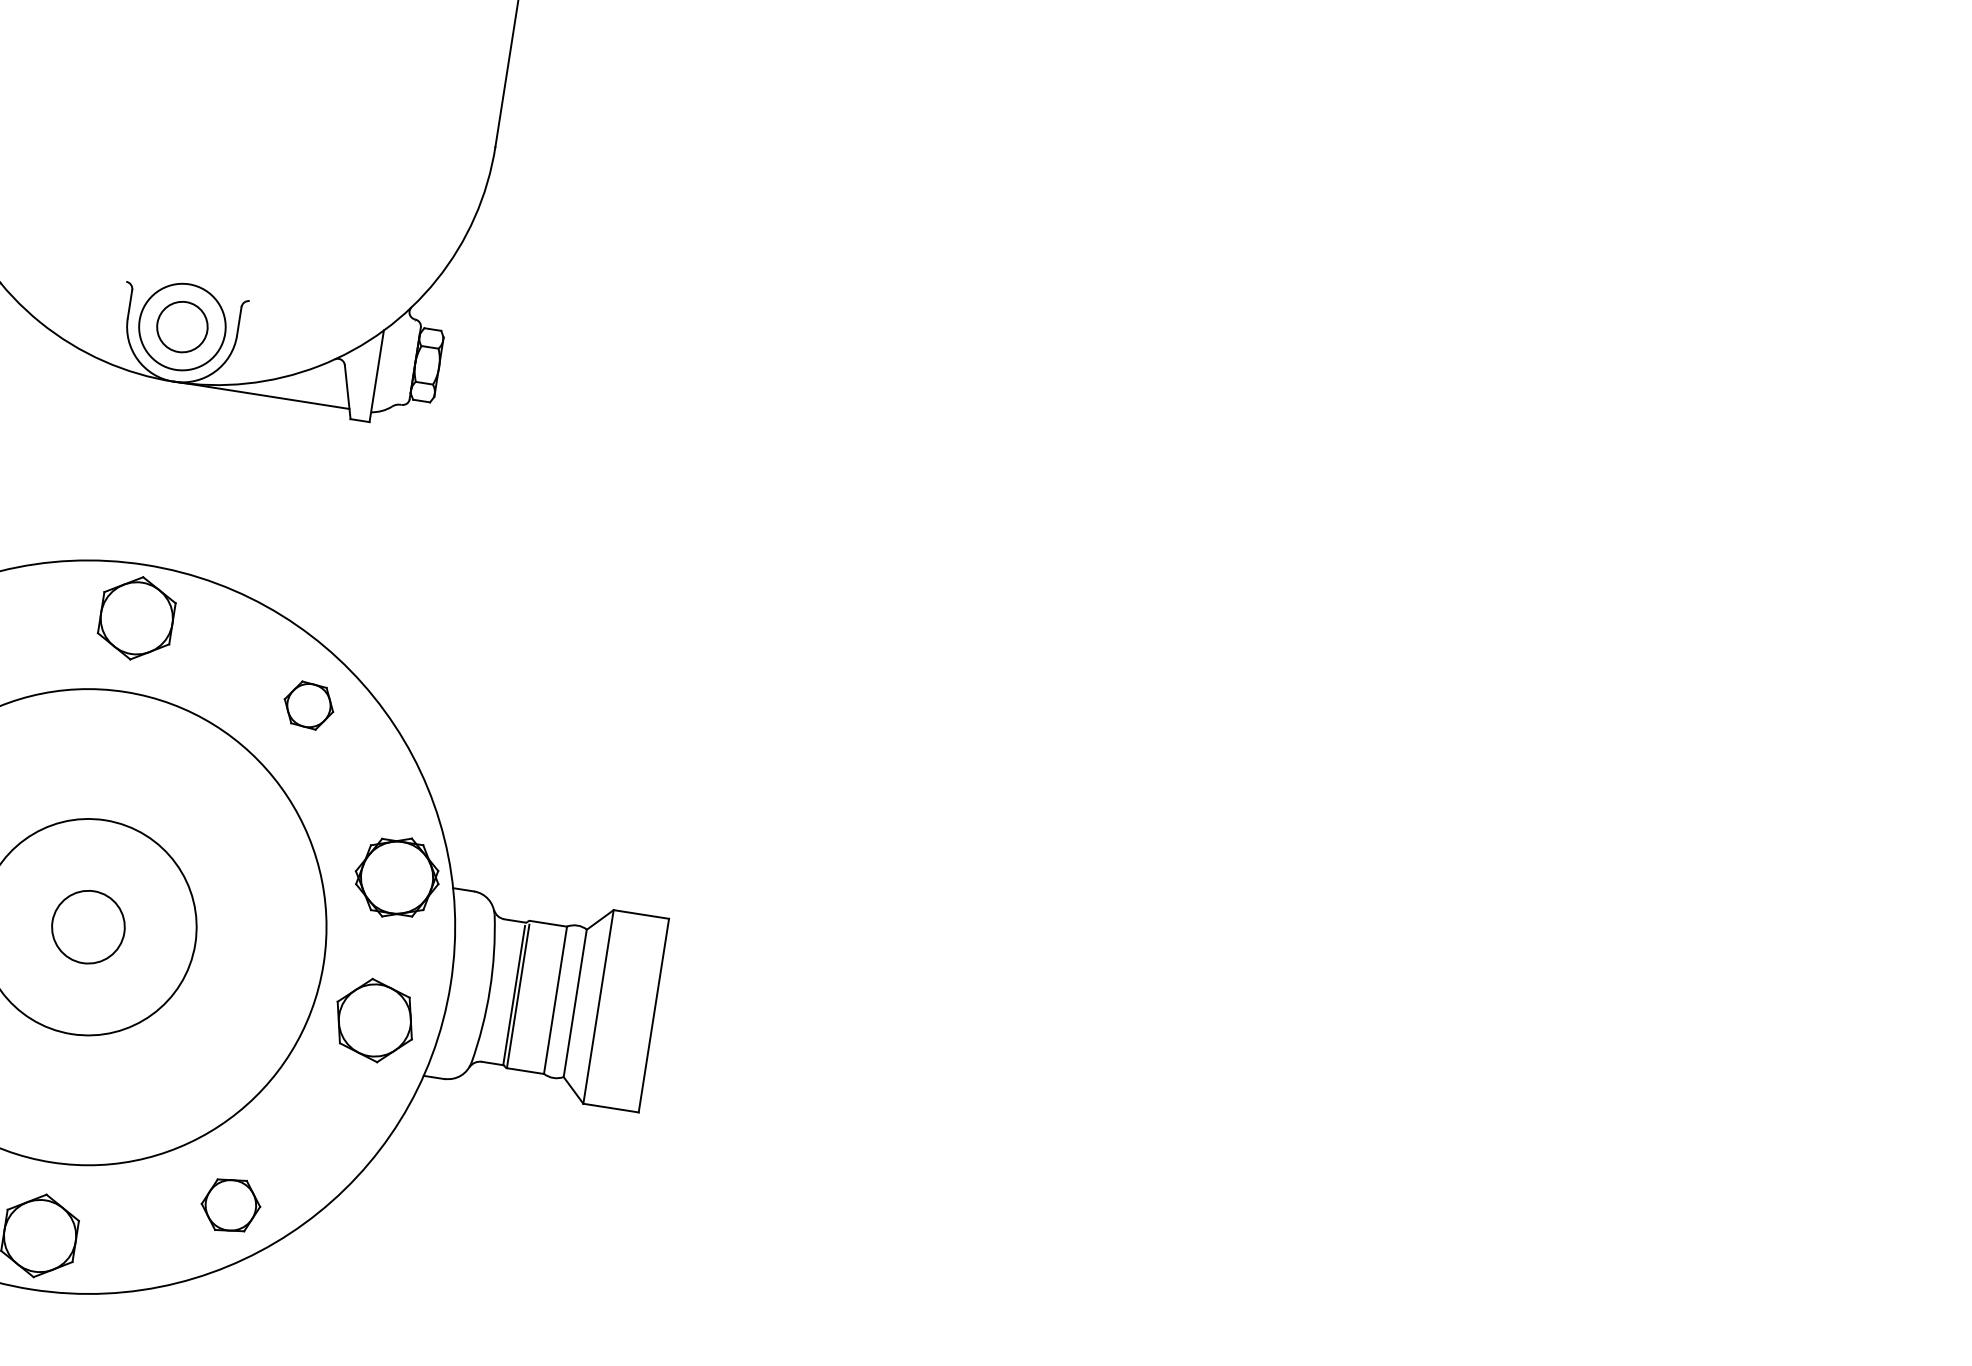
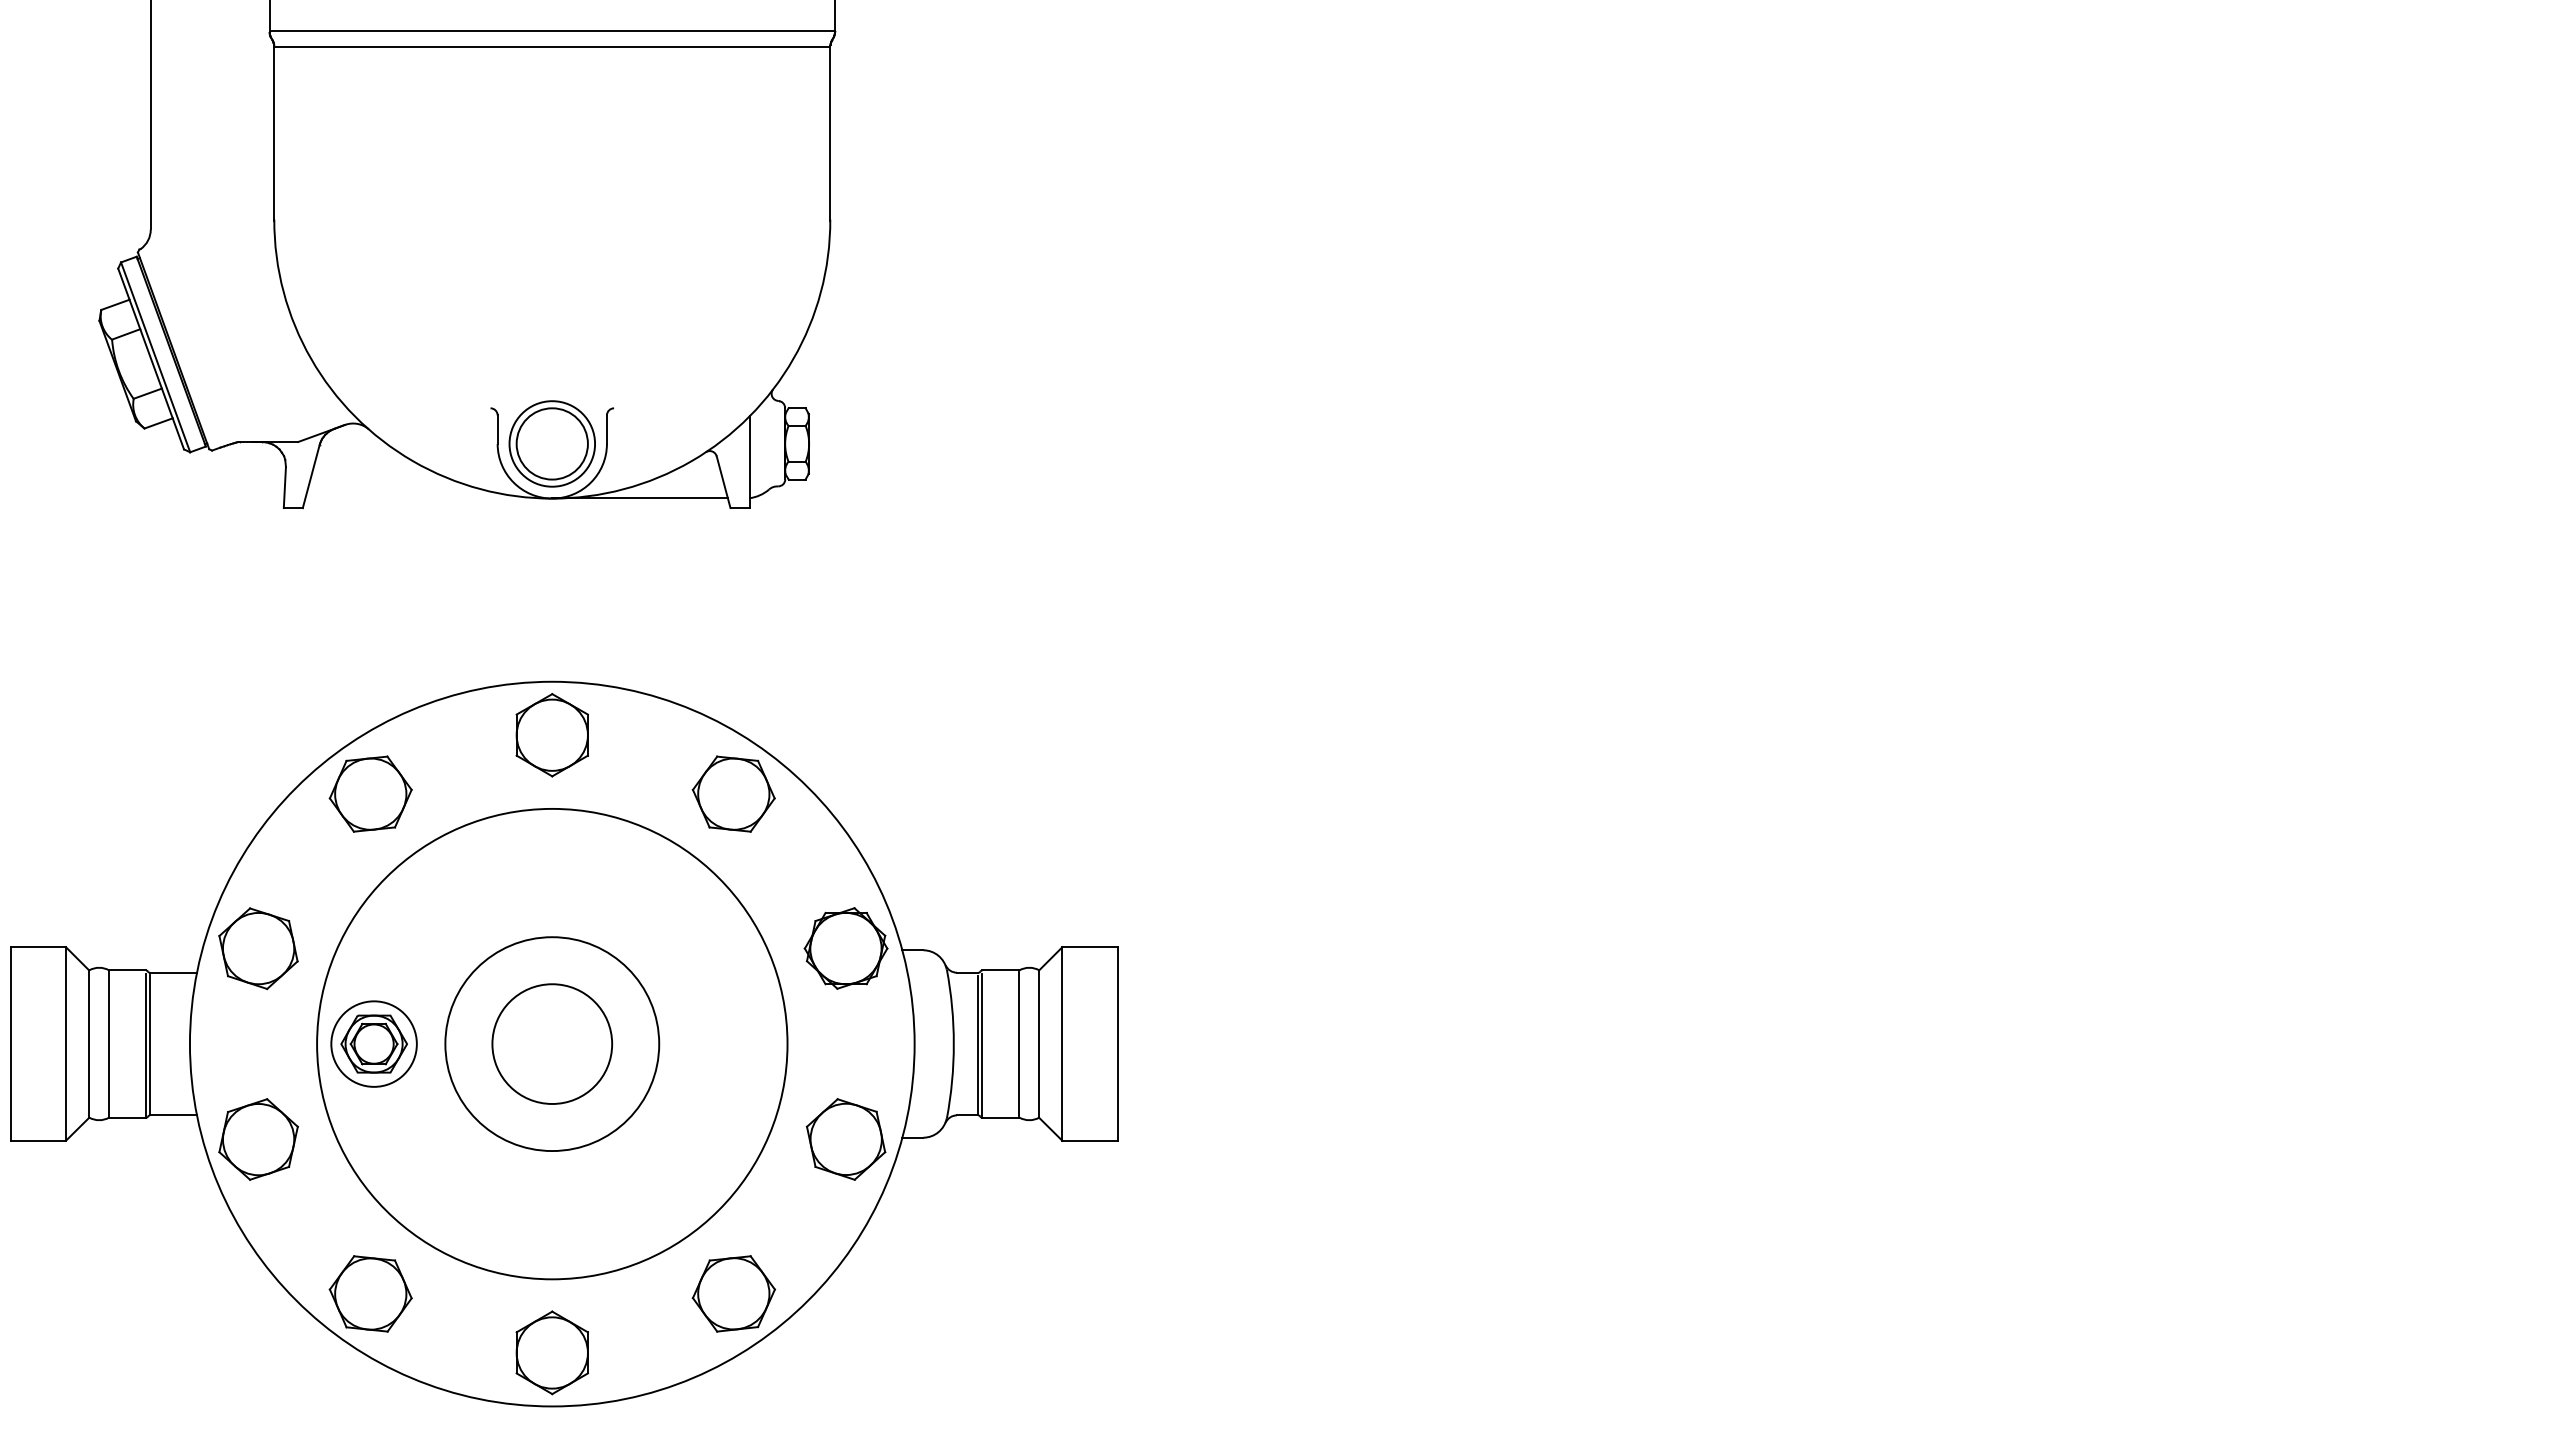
circle: (181, 326) -> (551, 443), size x1.43
part: (308, 704) -> (733, 793), size x1.67
circle: (88, 926) -> (552, 1043), size x1.67
part: (374, 1020) -> (845, 1139), moved
part: (230, 1204) -> (733, 1293), size x1.43

